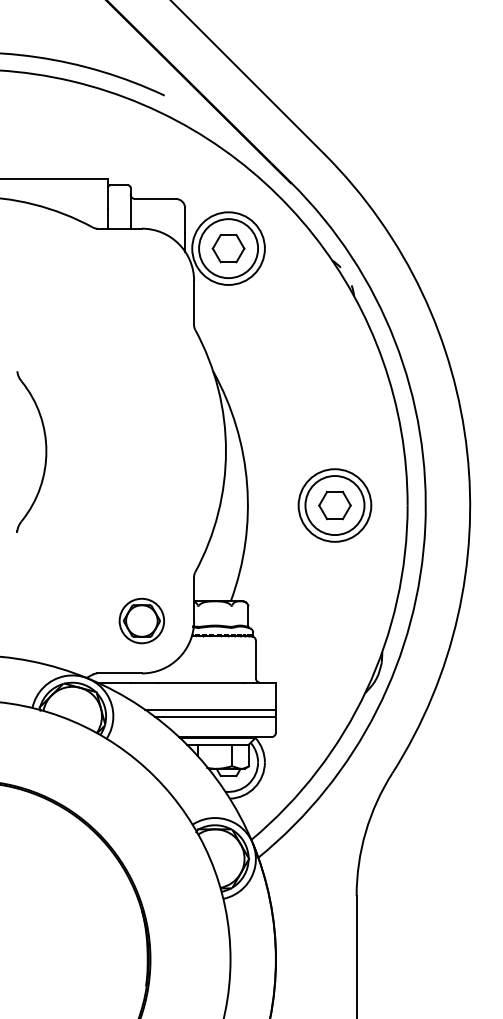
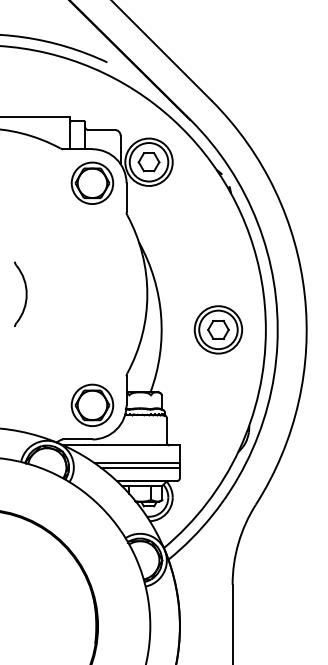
part: (141, 279) -> (92, 182), added
part: (31, 449) -> (20, 293), size x0.62
part: (141, 619) -> (92, 404), size x1.43

